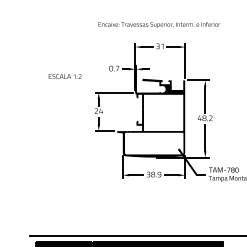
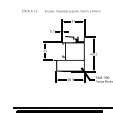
text: (64, 77) -> (29, 11), moved

